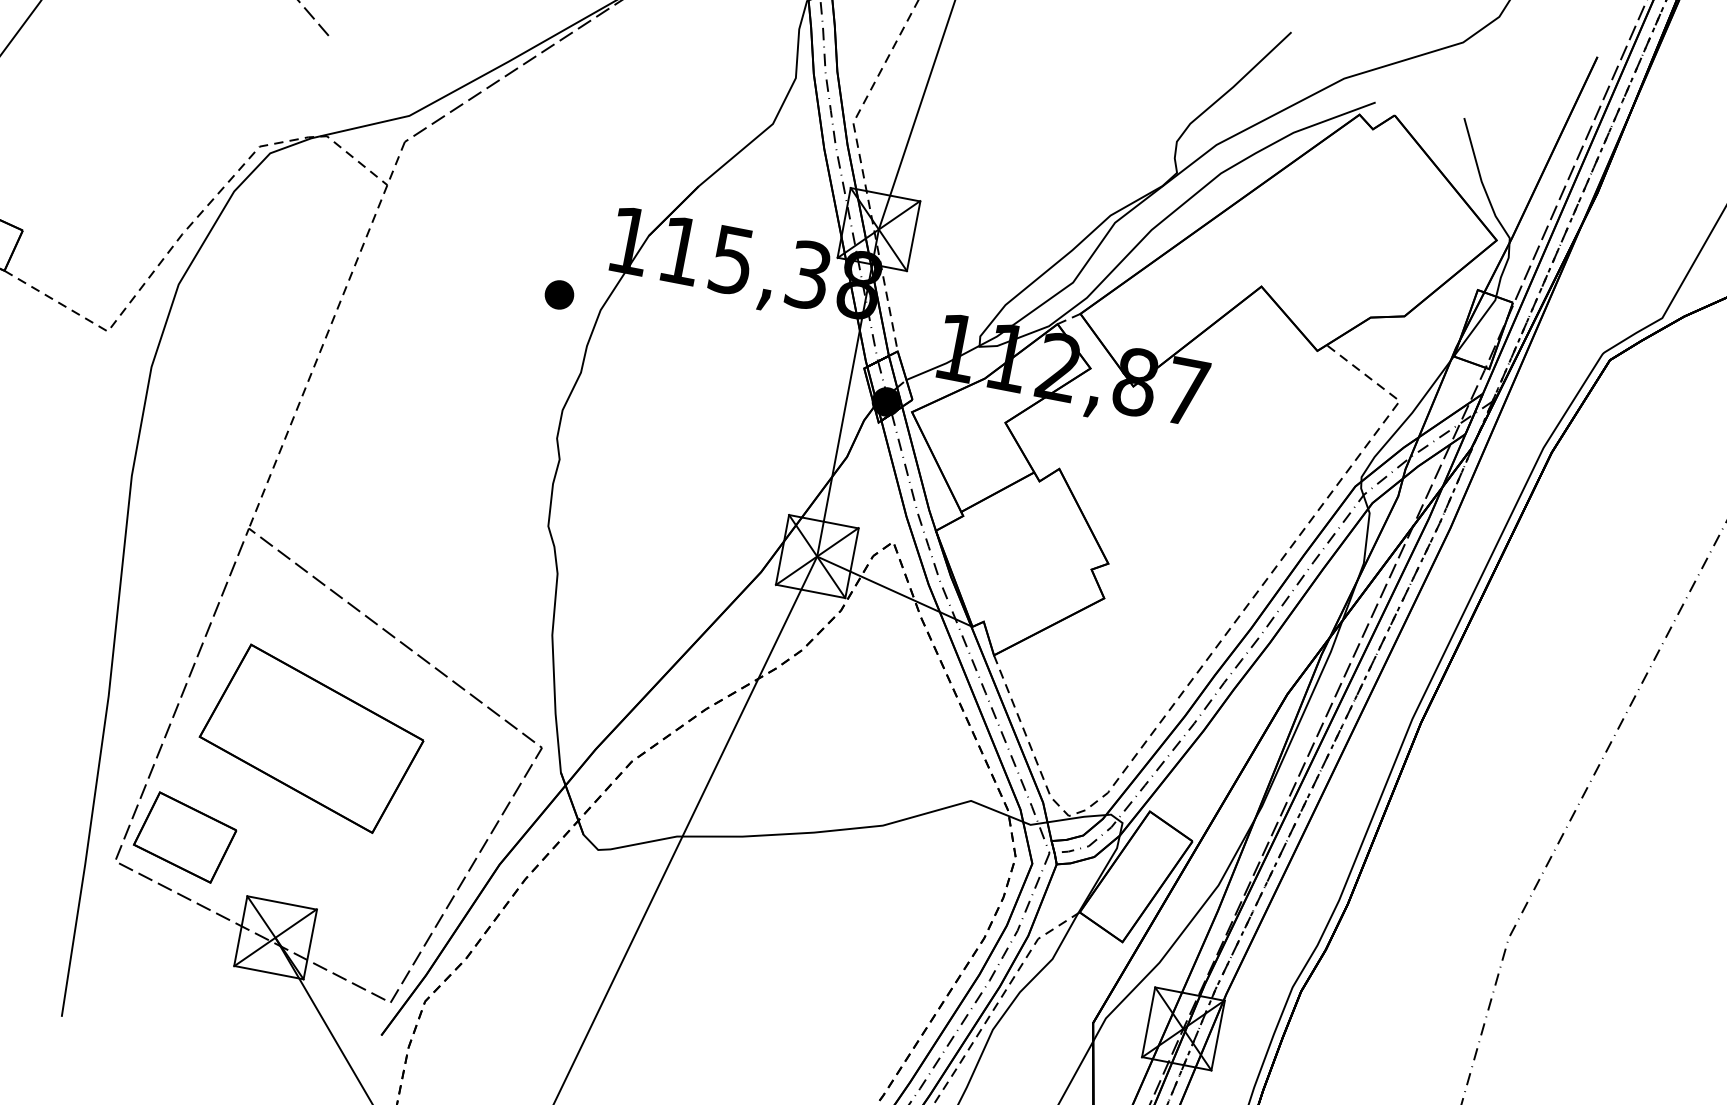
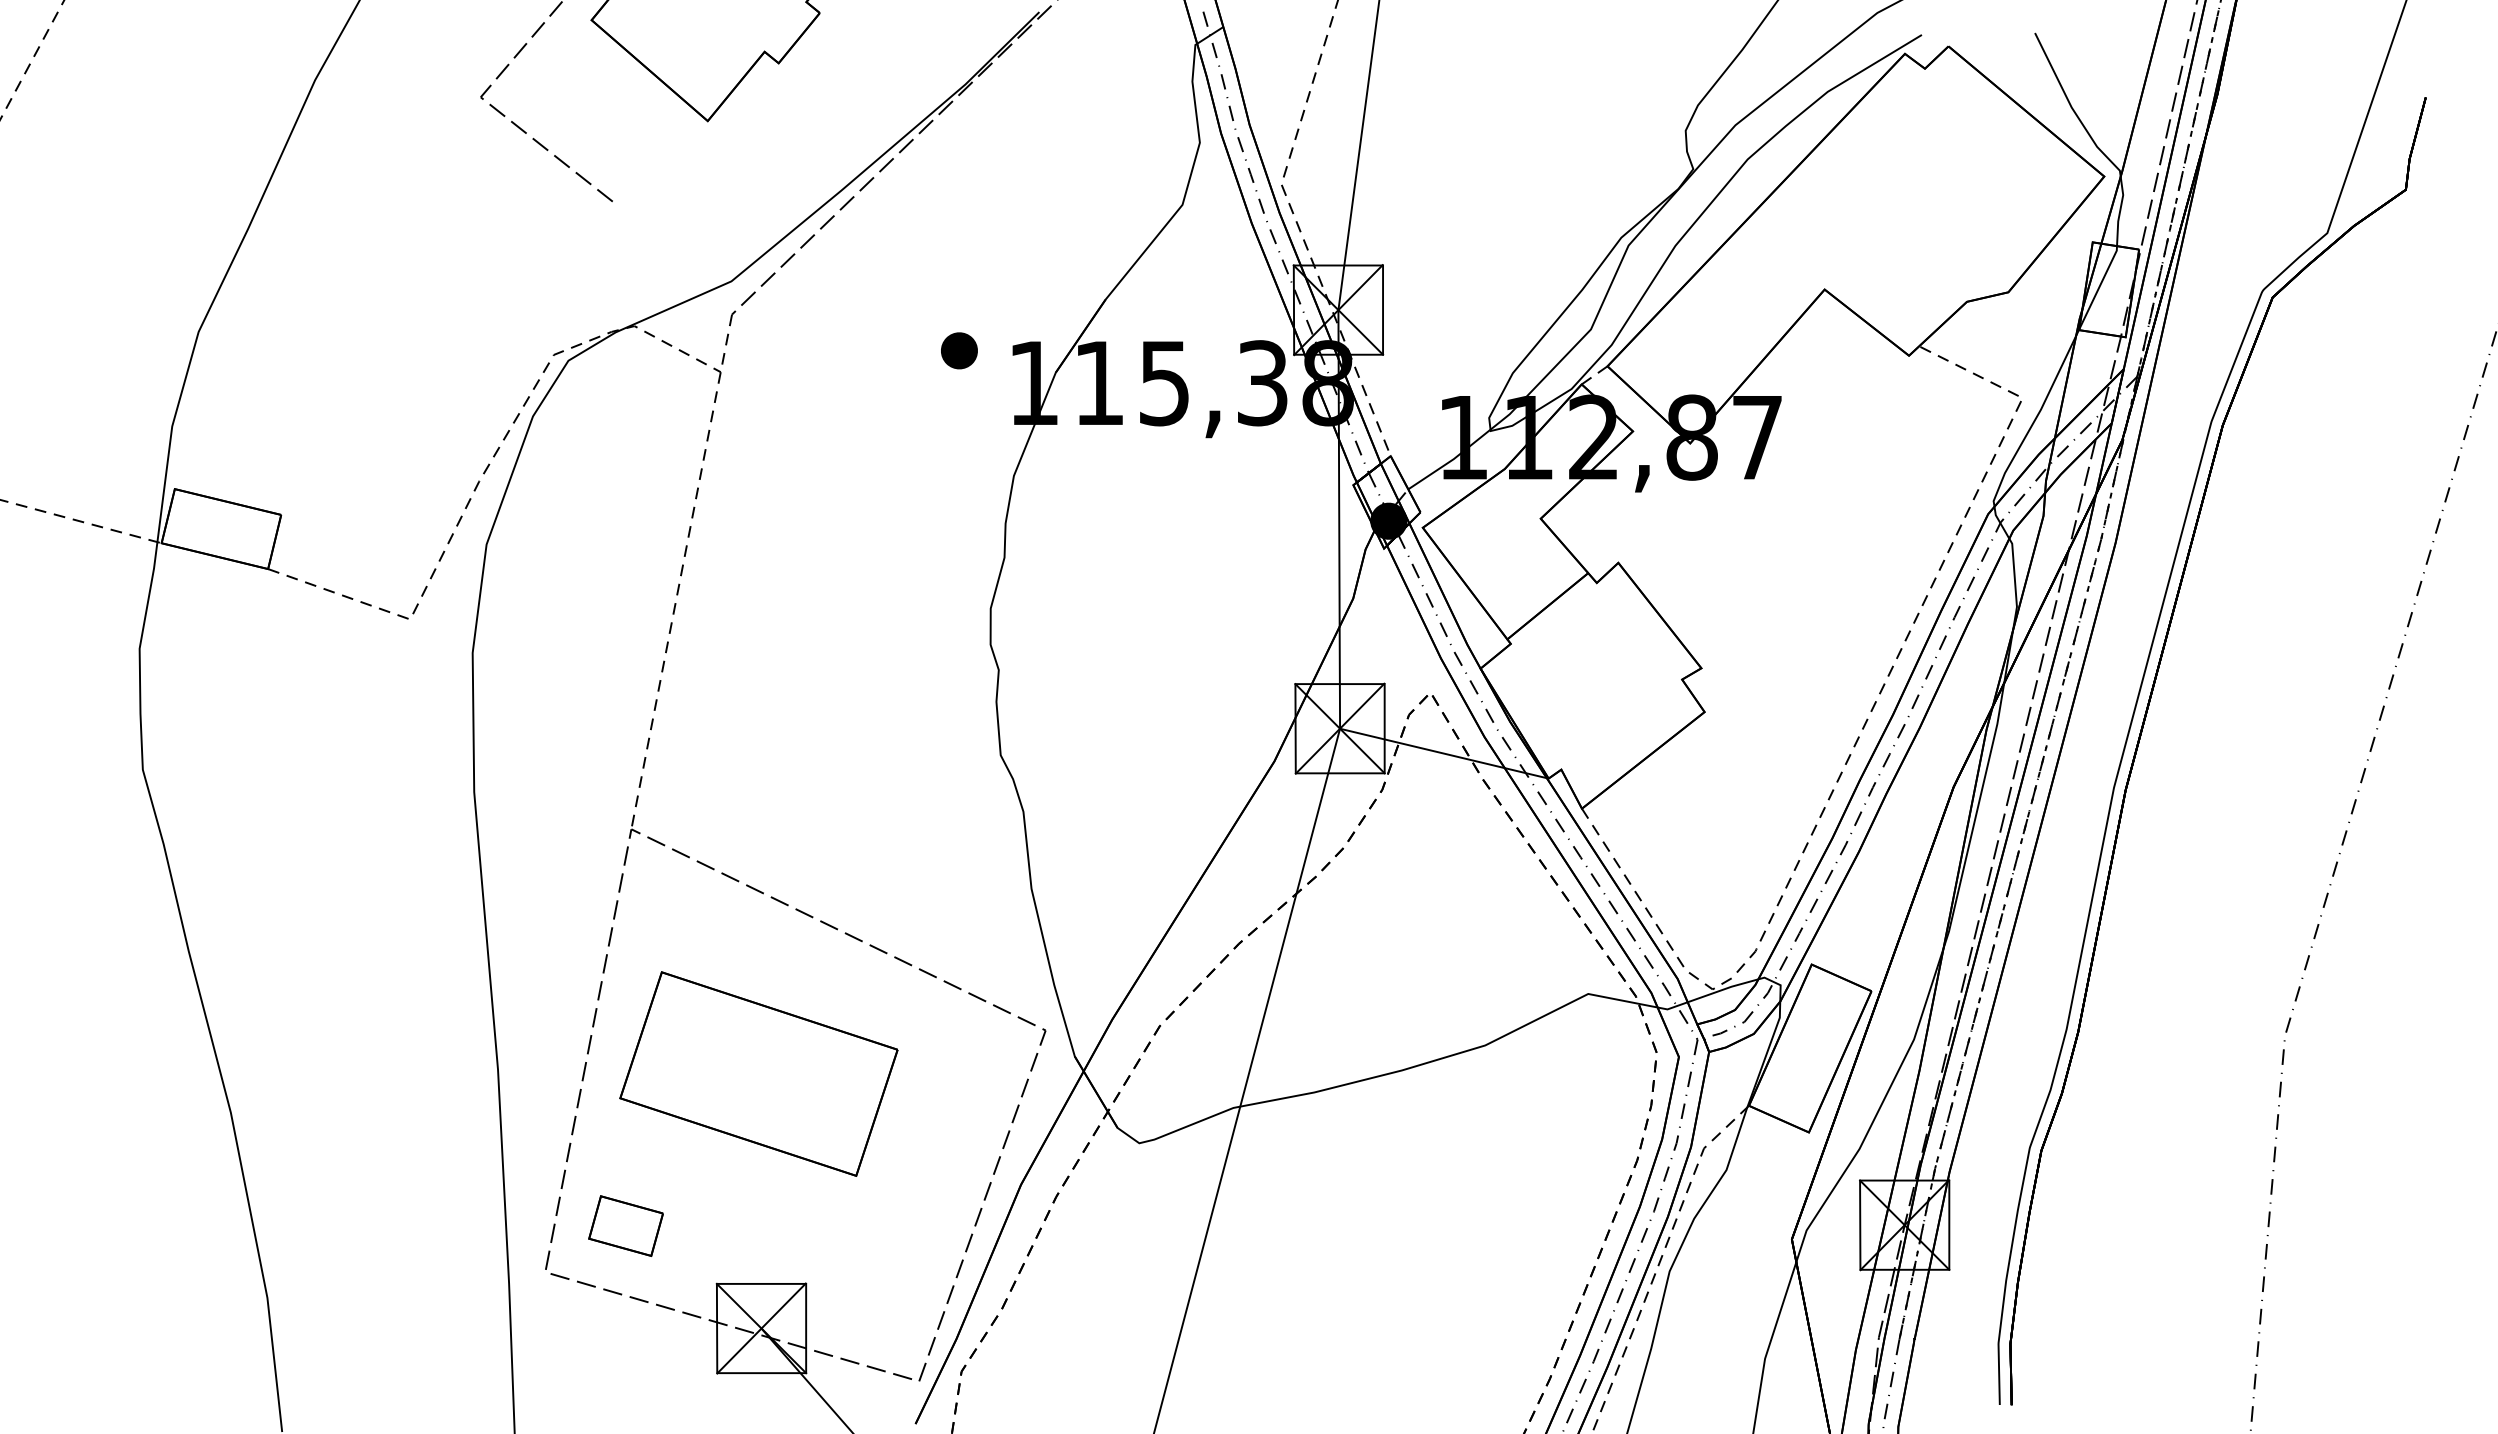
part: (559, 294) -> (959, 350), moved
part: (184, 836) -> (625, 1225), size x0.6

